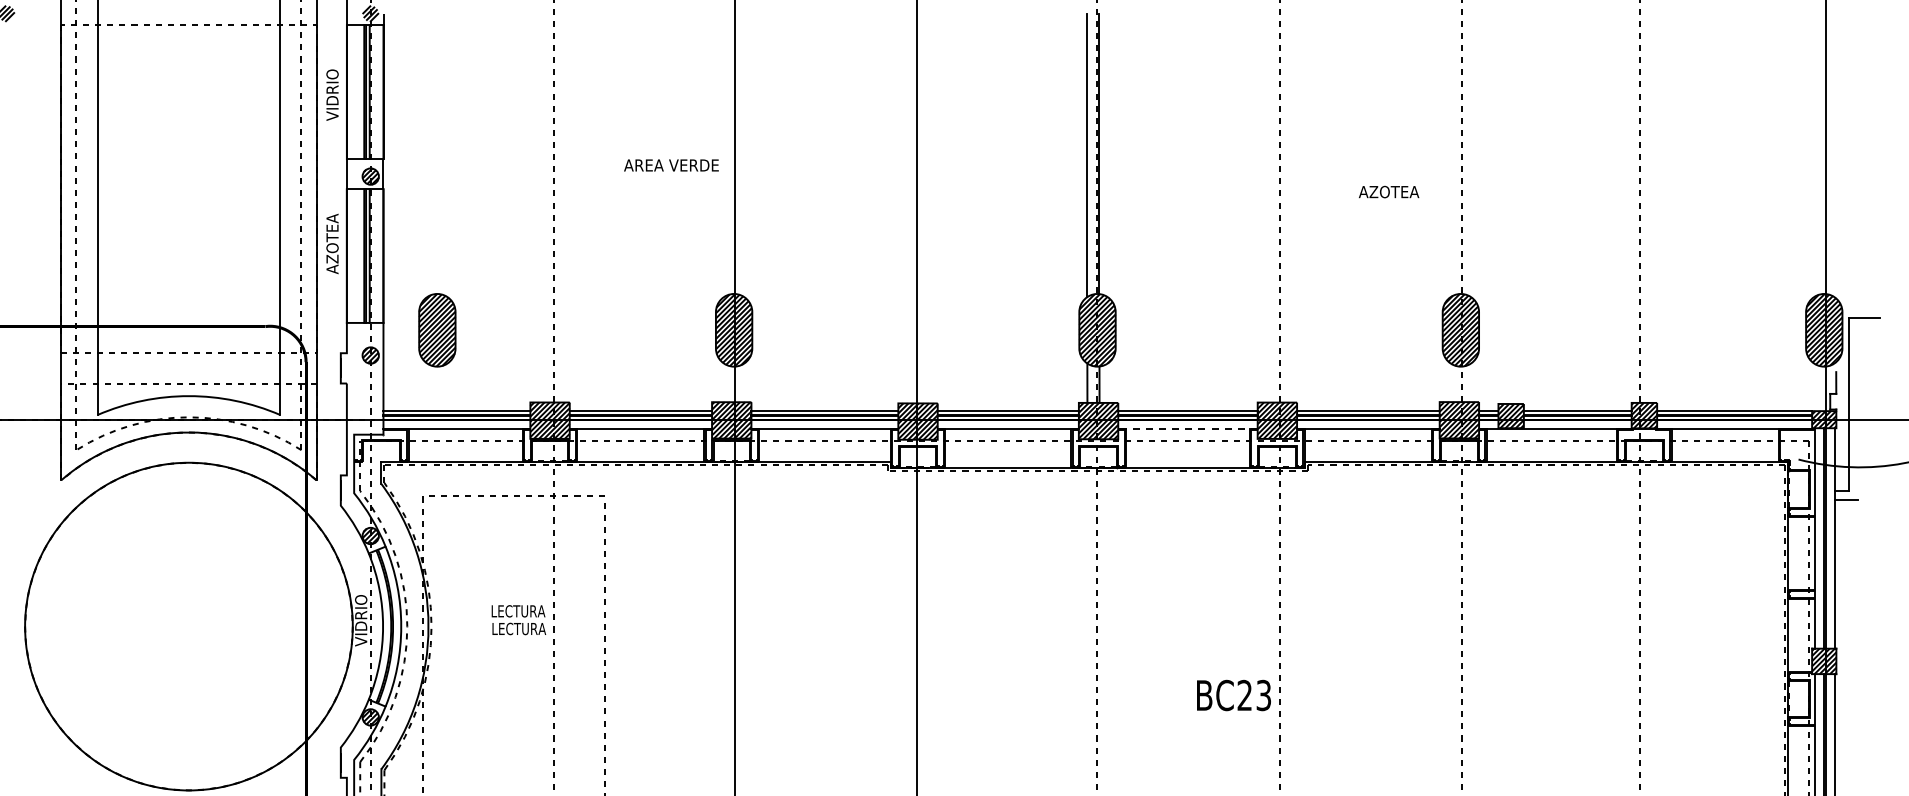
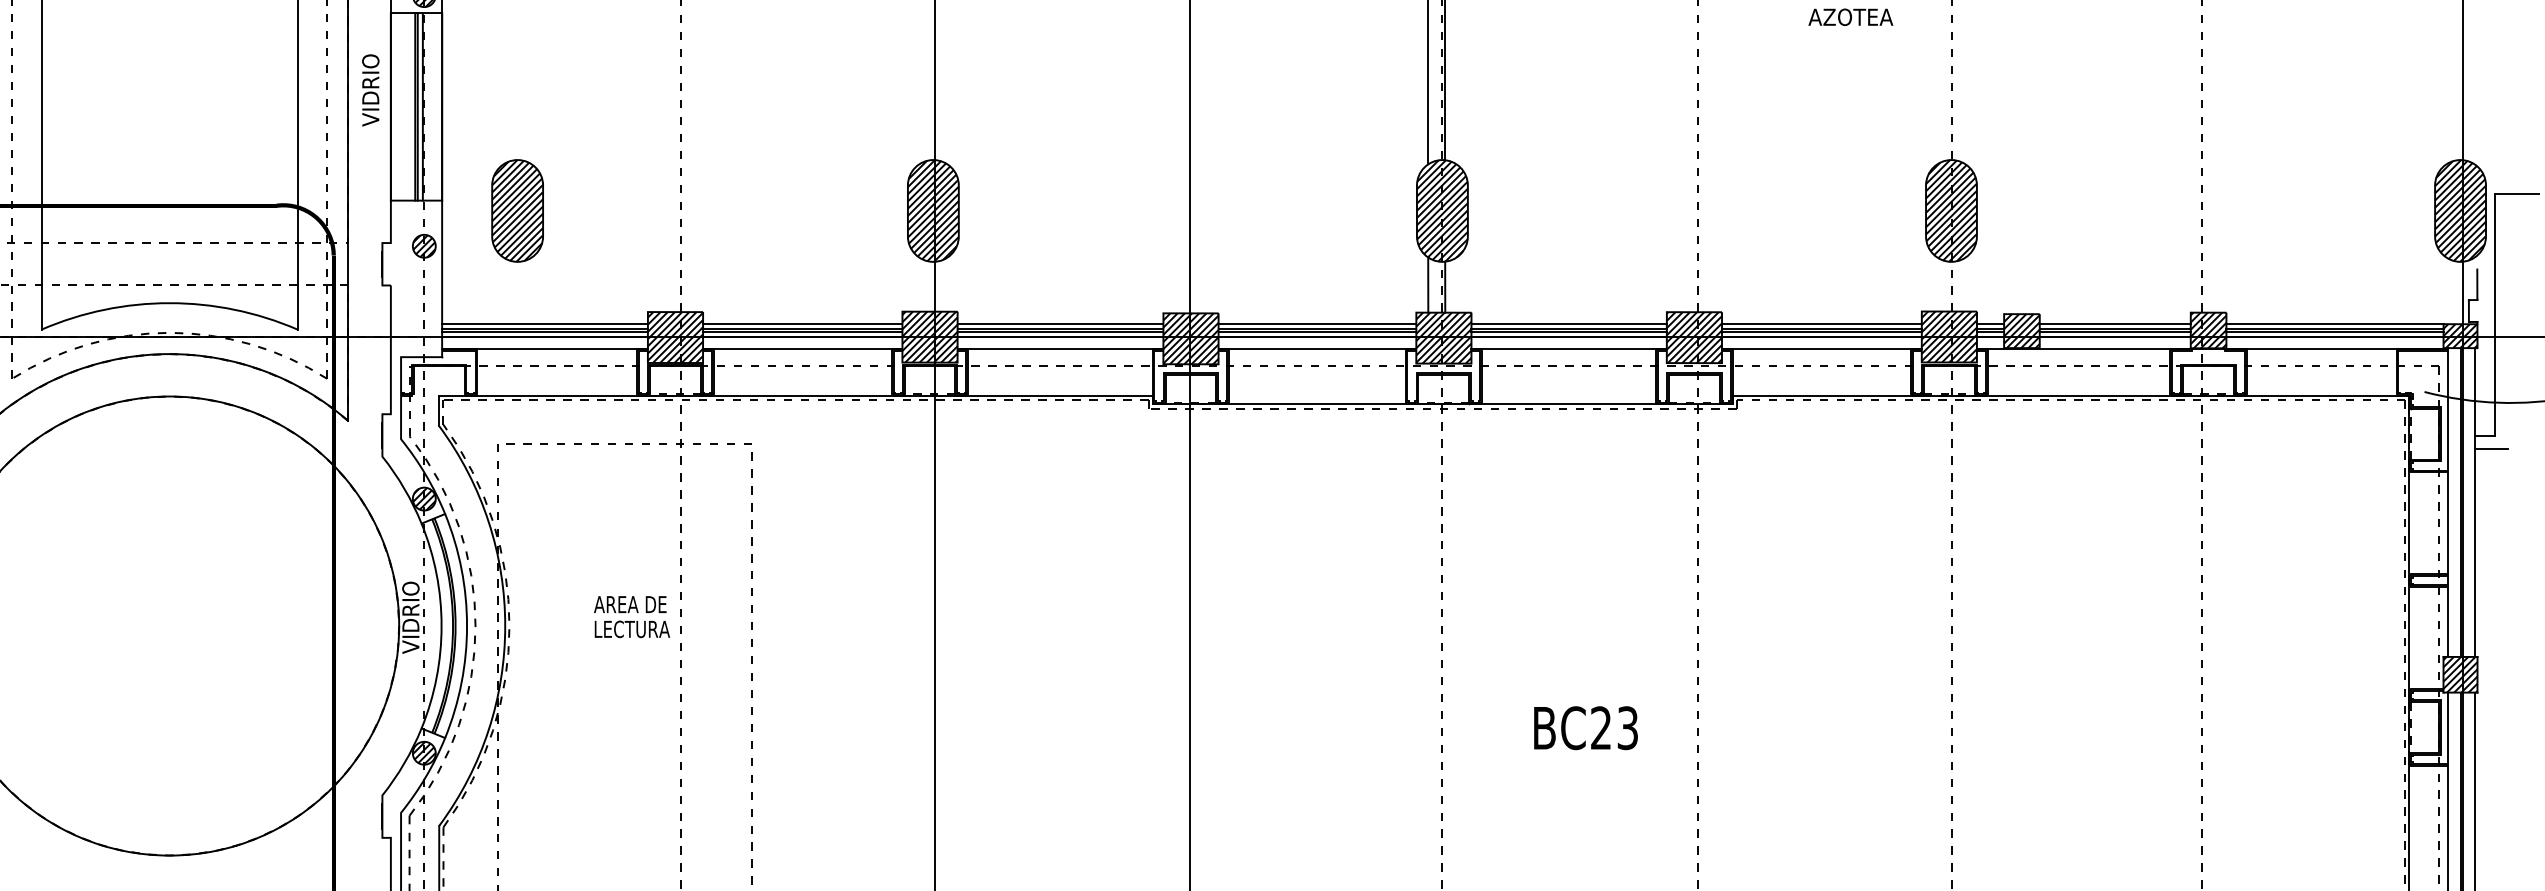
text: (332, 243) -> (370, 89), AZOTEA -> VIDRIO
line: (1187, 429) -> (1568, 349), dashed -> solid
text: (518, 611) -> (631, 604), LECTURA -> AREA DE
text: (1233, 695) -> (1585, 728), moved

